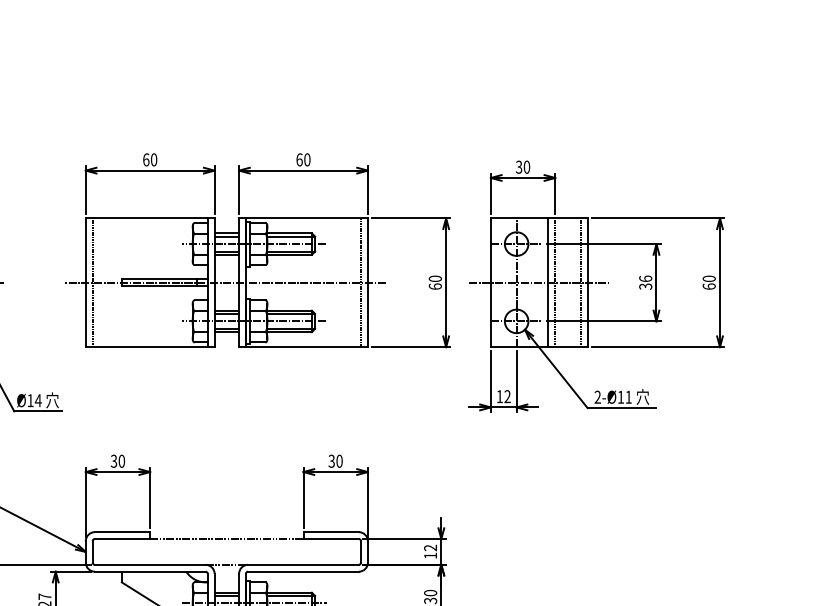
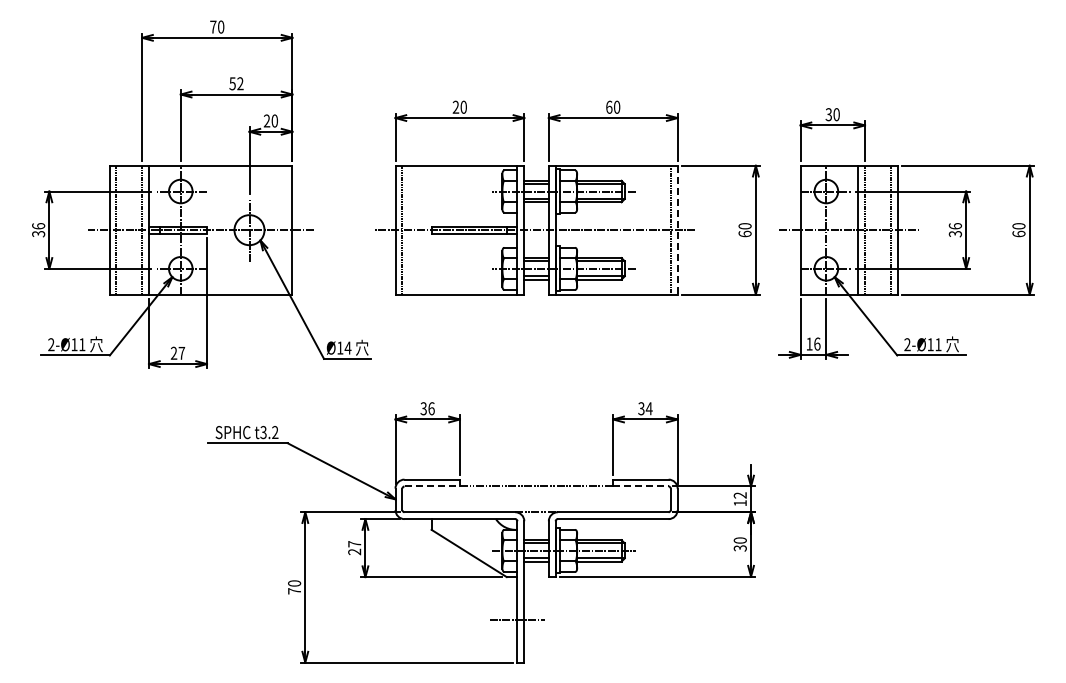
text: (145, 159) -> (455, 106), 60 -> 20
line: (367, 283) -> (677, 230), solid -> dashed
text: (507, 396) -> (817, 343), 12 -> 16
text: (121, 461) -> (431, 408), 30 -> 36
text: (338, 461) -> (648, 408), 30 -> 34
line: (122, 539) -> (432, 486), solid -> dashed
line: (330, 539) -> (640, 486), solid -> dashed

